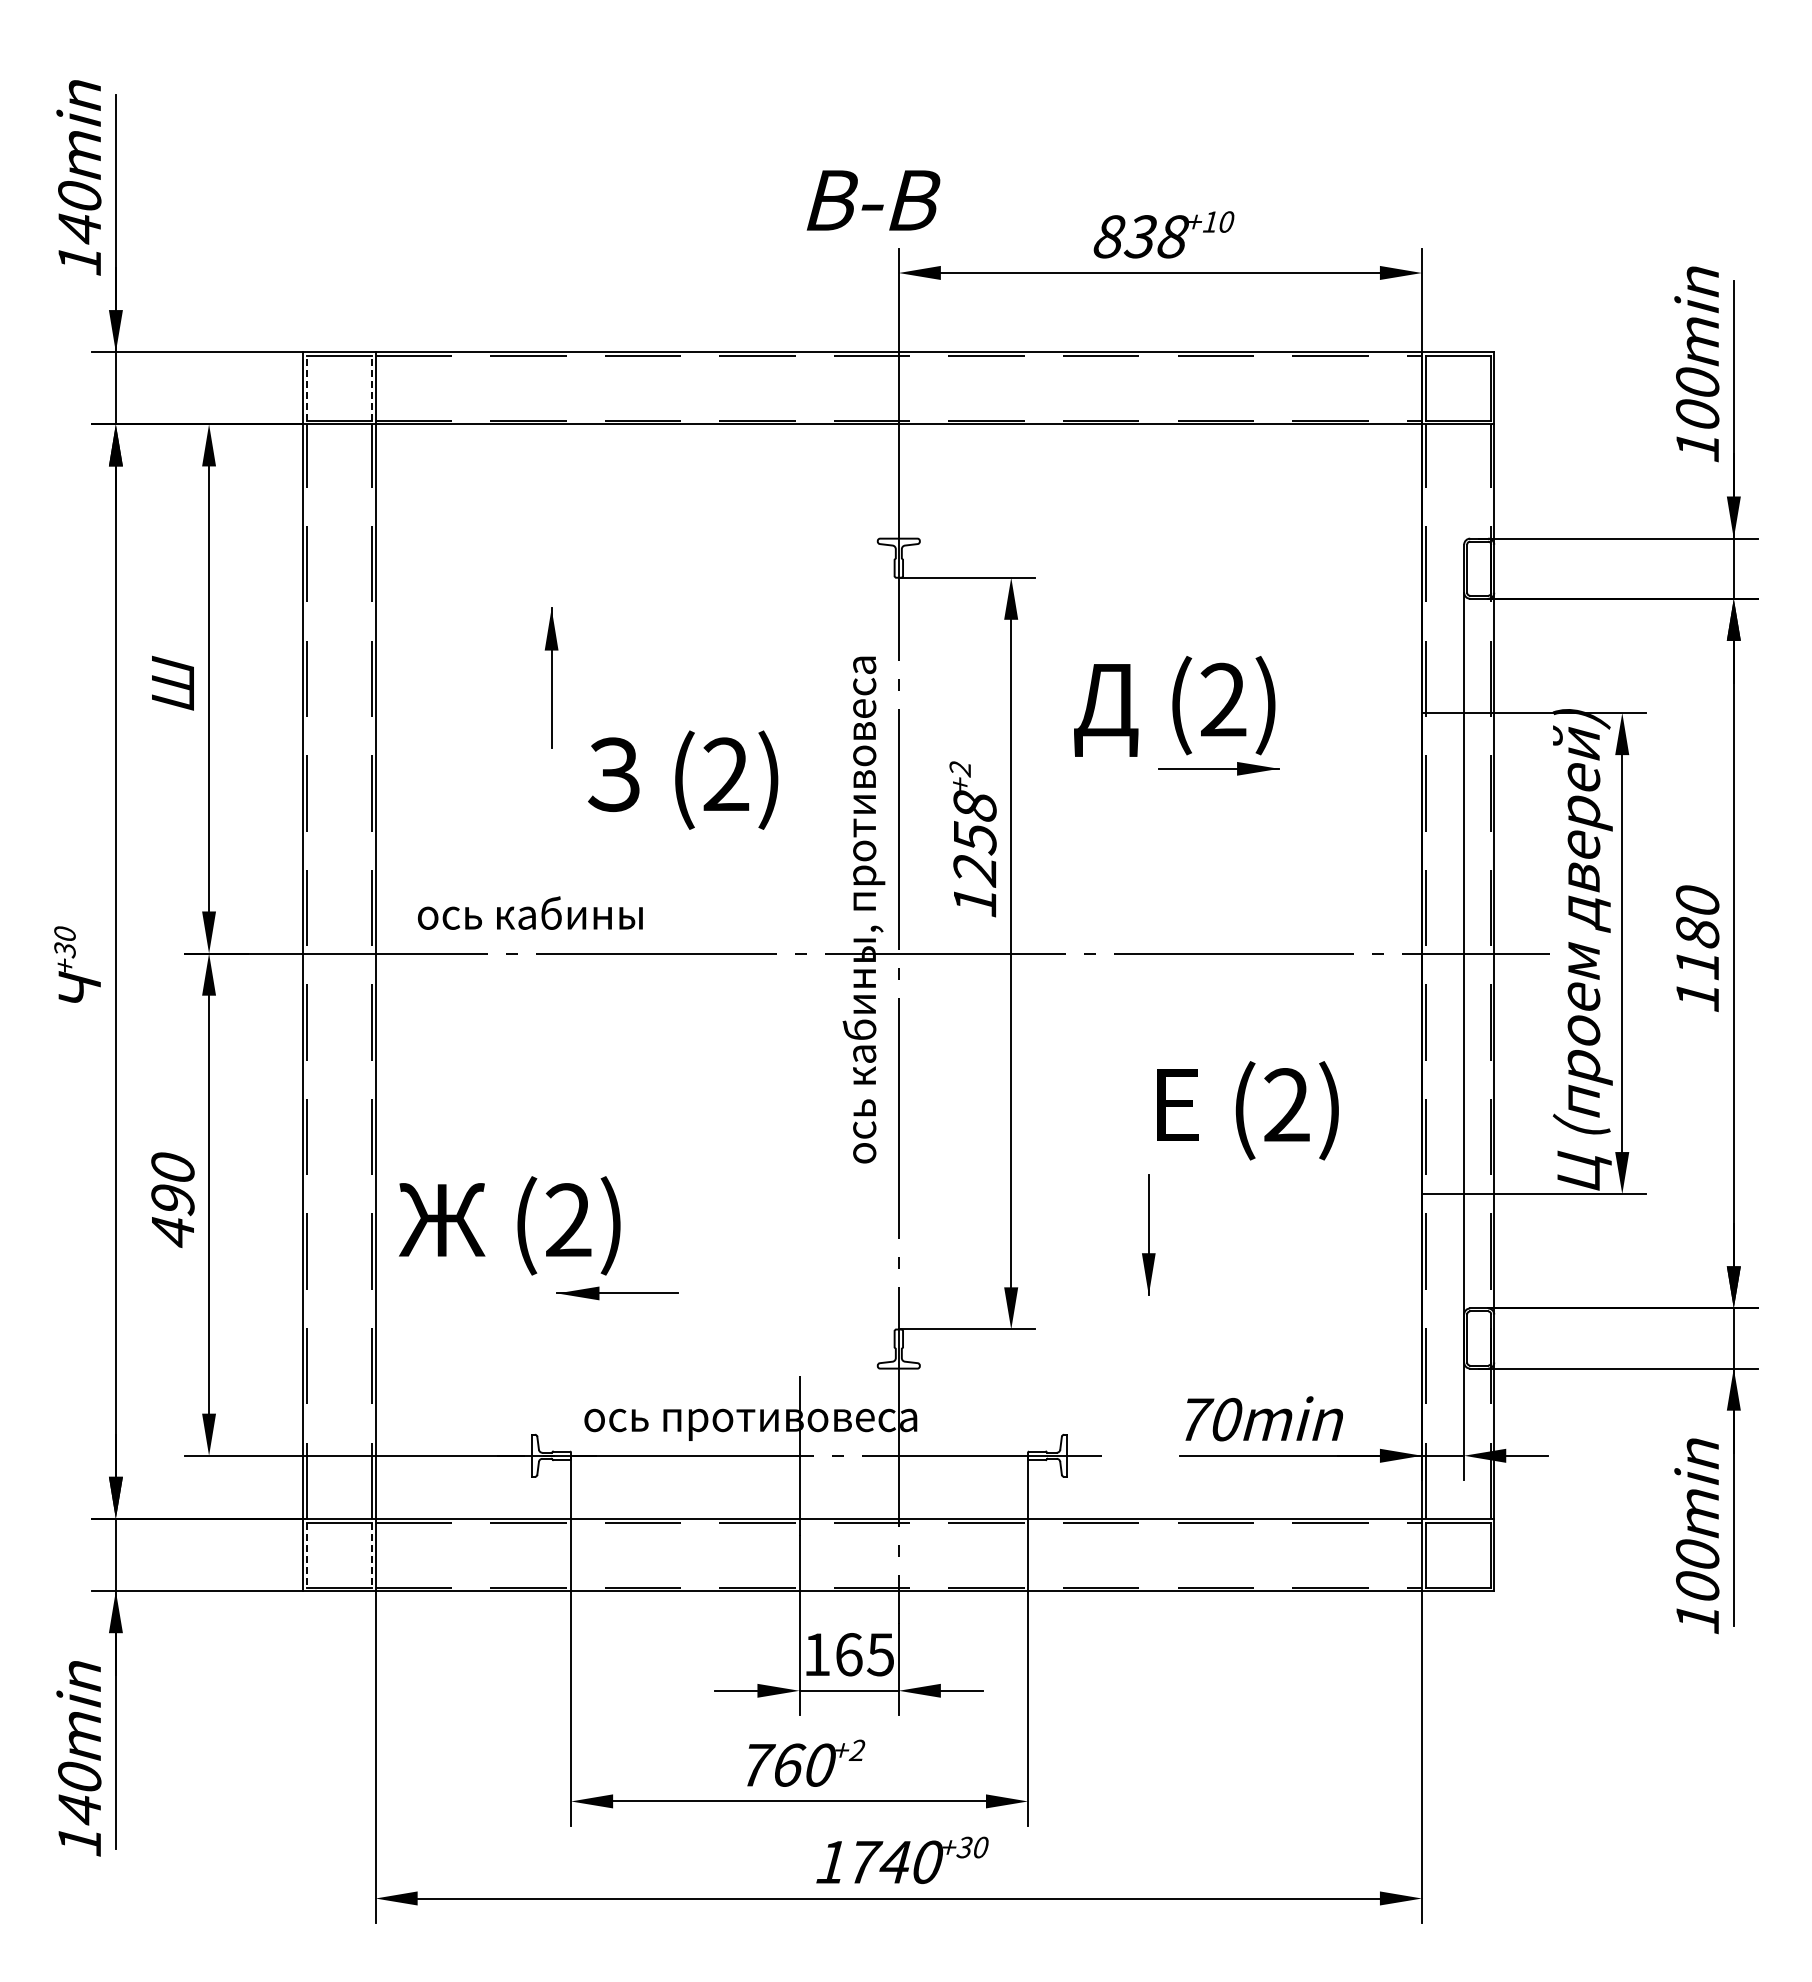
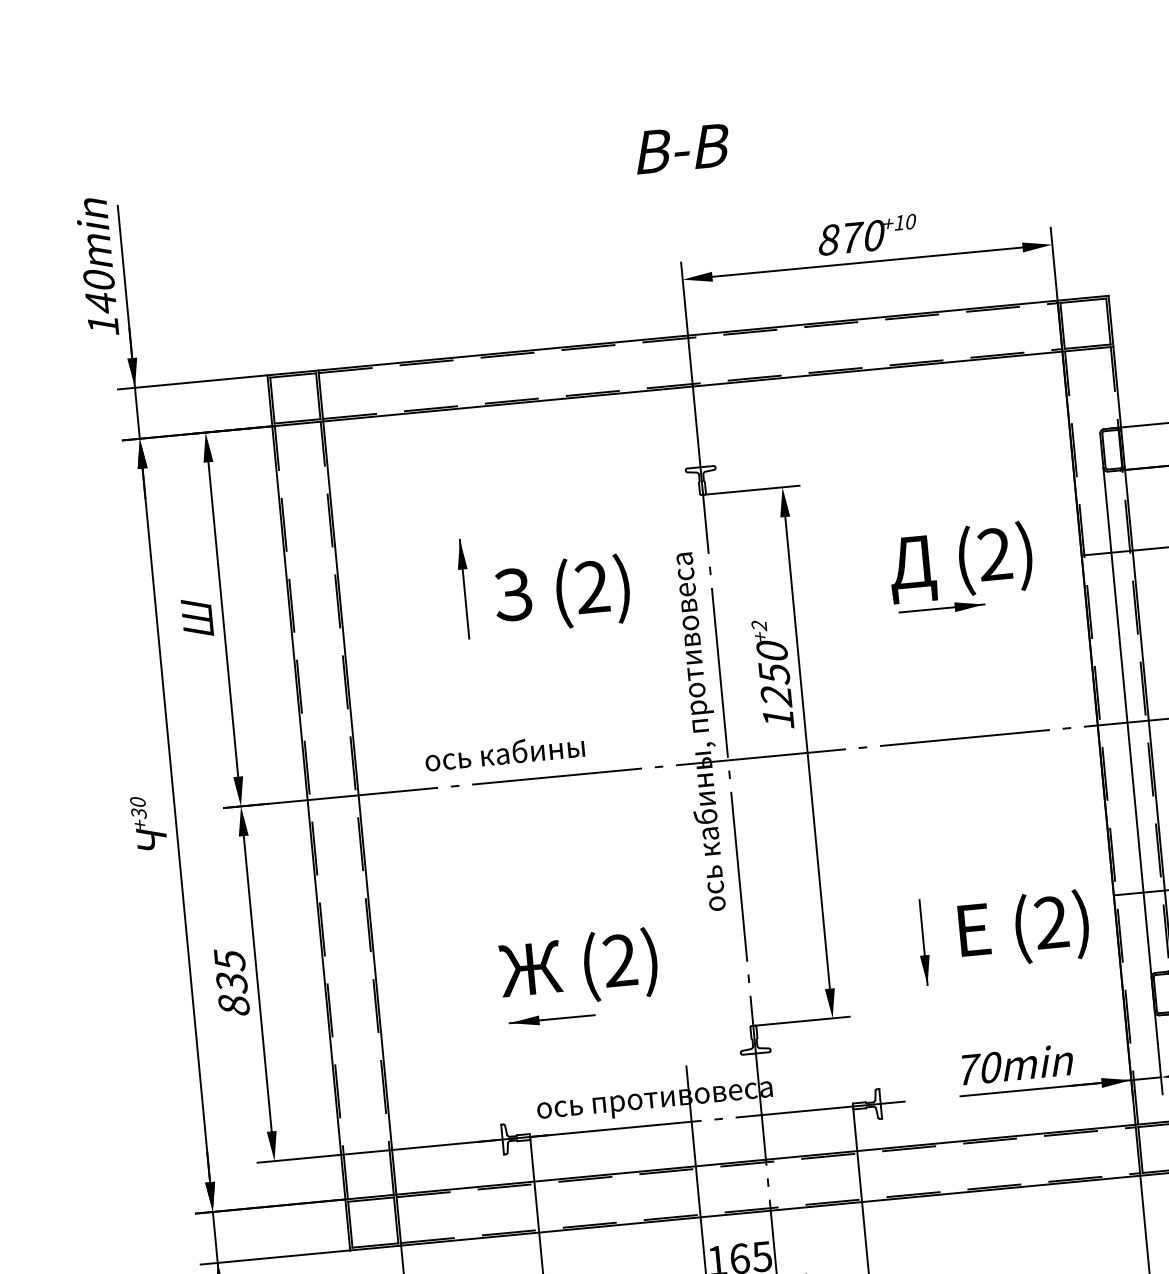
text: (873, 200) -> (682, 148), moved
text: (1155, 236) -> (861, 236), 838 -> 870
line: (307, 387) -> (272, 399), dashed -> solid
line: (371, 387) -> (317, 395), dashed -> solid
text: (1174, 706) -> (960, 562), moved
text: (683, 779) -> (562, 593), moved
text: (974, 805) -> (771, 650), 1258 -> 1250
text: (530, 912) -> (504, 752), moved
text: (1247, 1110) -> (1023, 929), moved
text: (172, 1199) -> (231, 982), 490 -> 835
text: (509, 1225) -> (578, 968), moved
line: (307, 1555) -> (350, 1225), dashed -> solid
line: (371, 1555) -> (395, 1220), dashed -> solid

